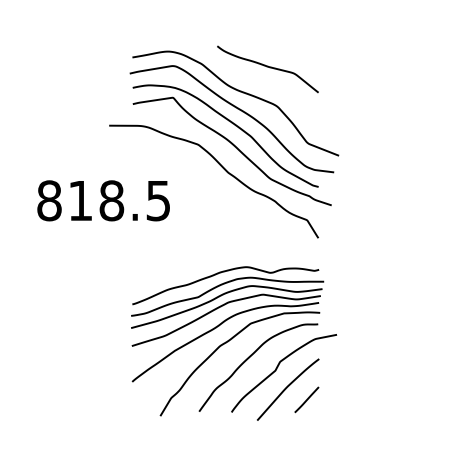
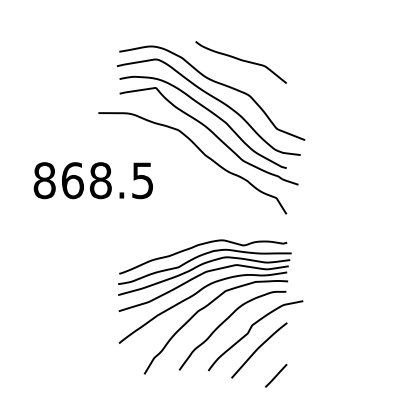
text: (80, 200) -> (72, 180), 818.5 -> 868.5
line: (306, 399) -> (275, 375), moved

